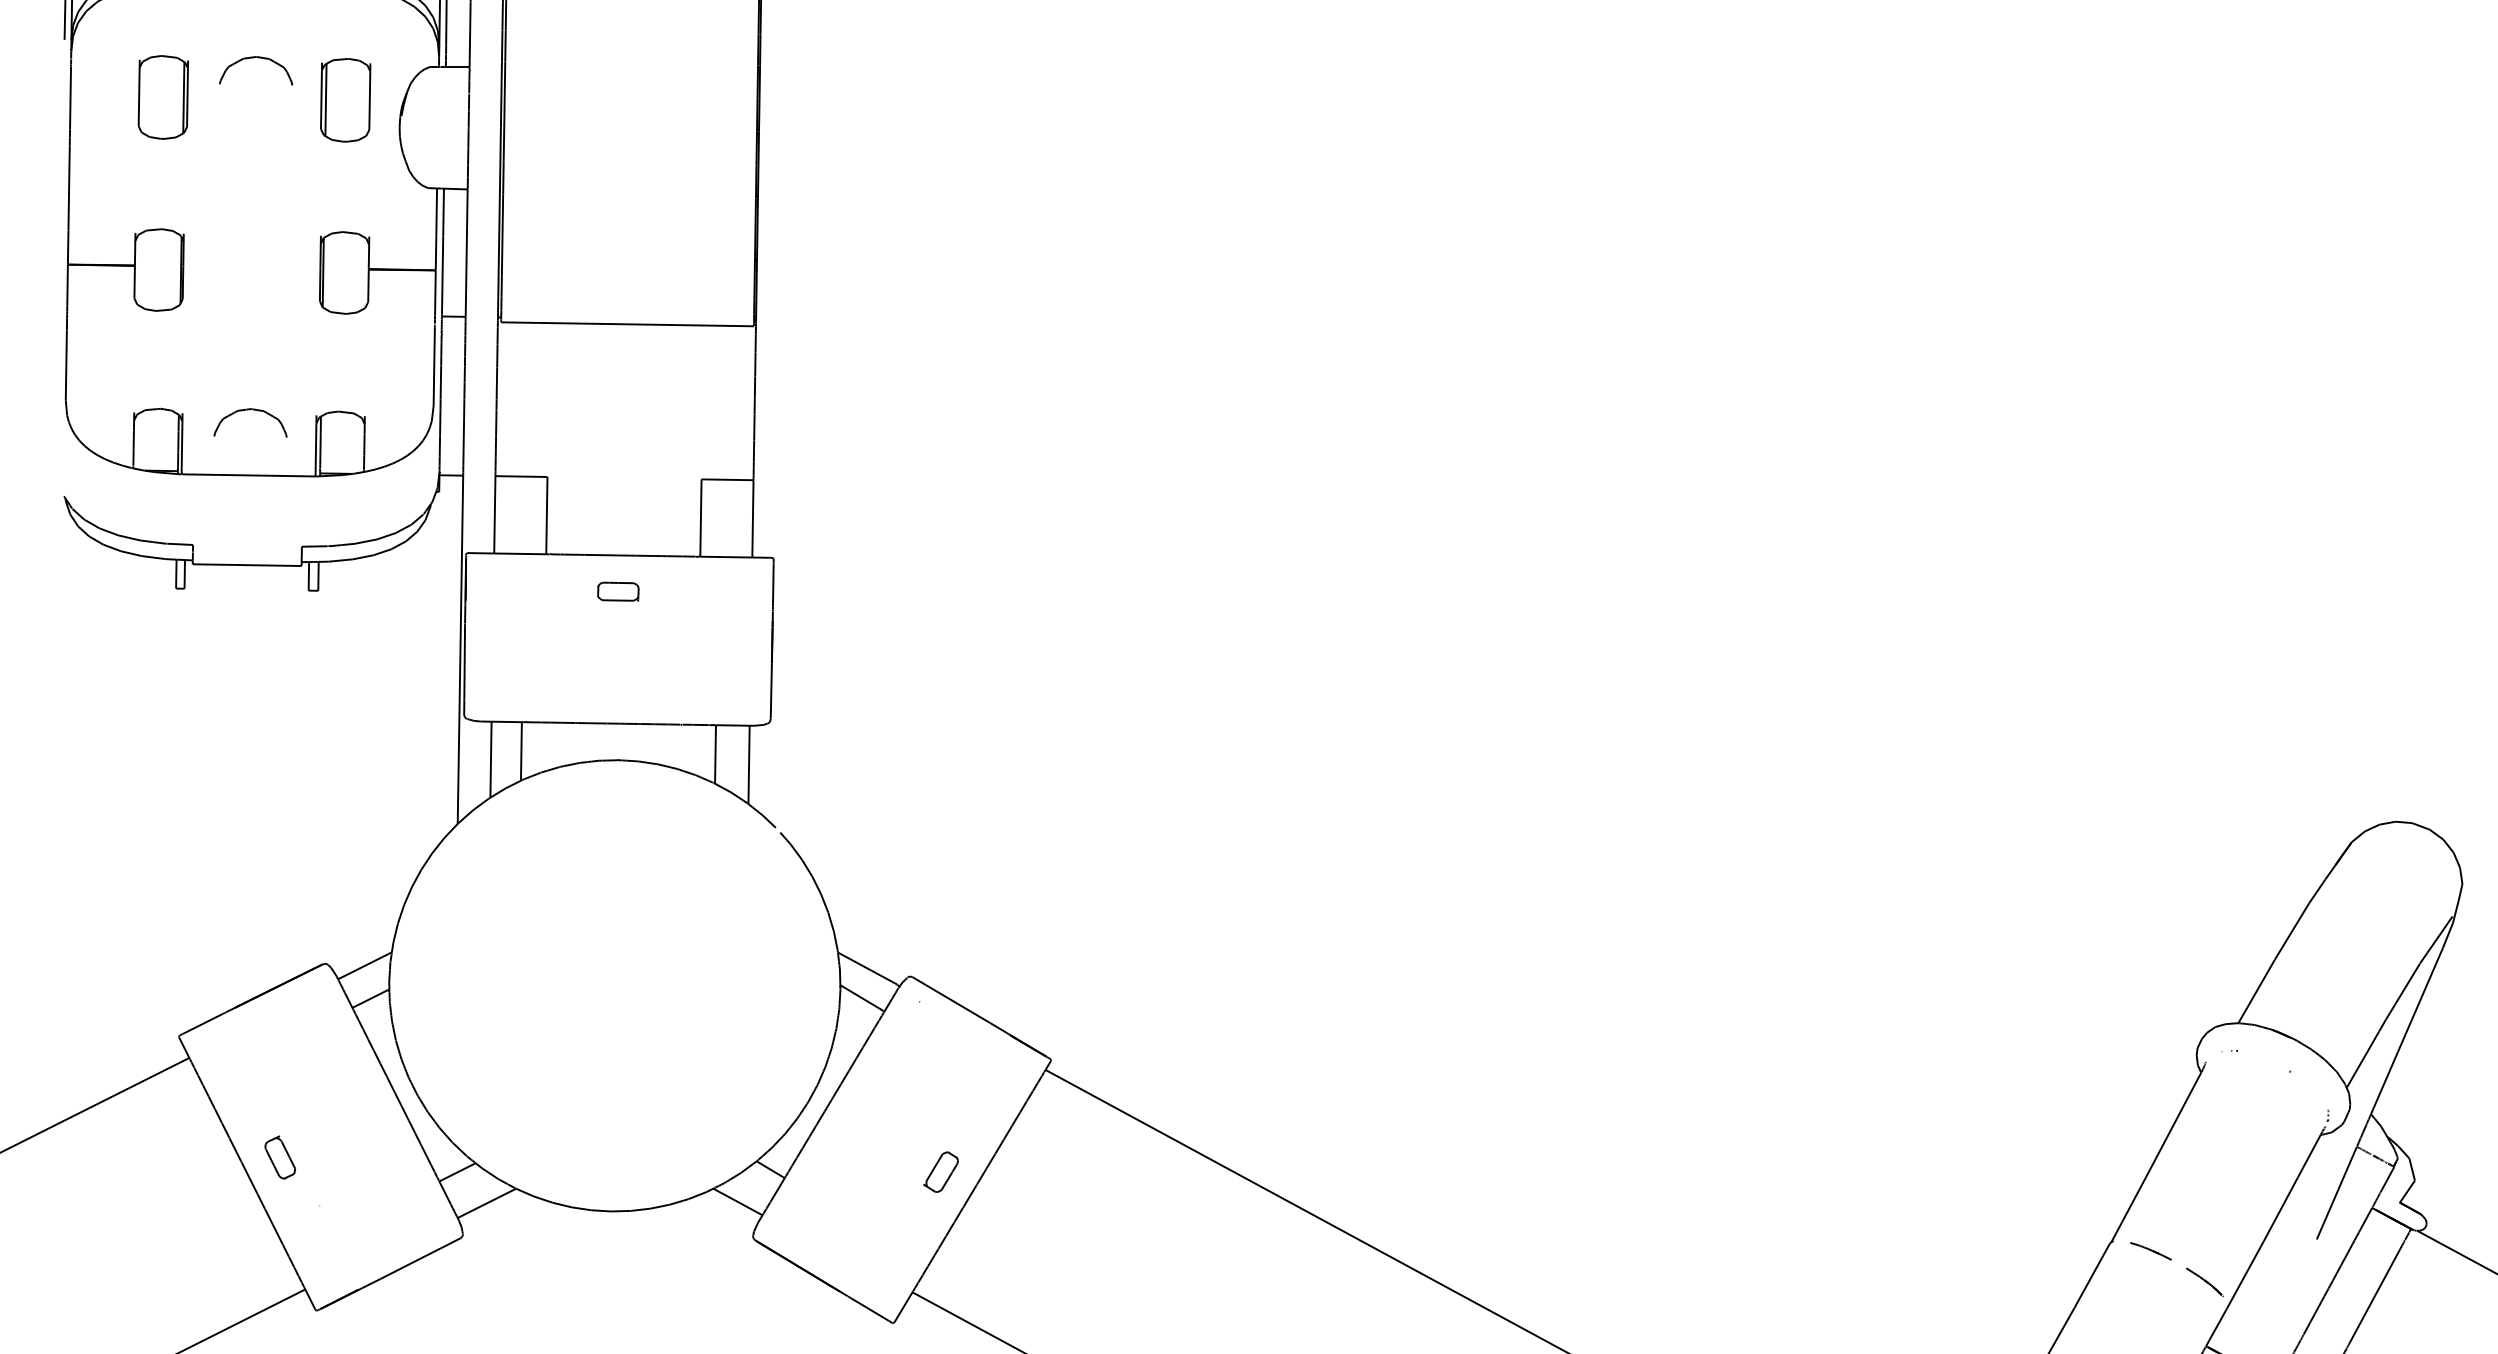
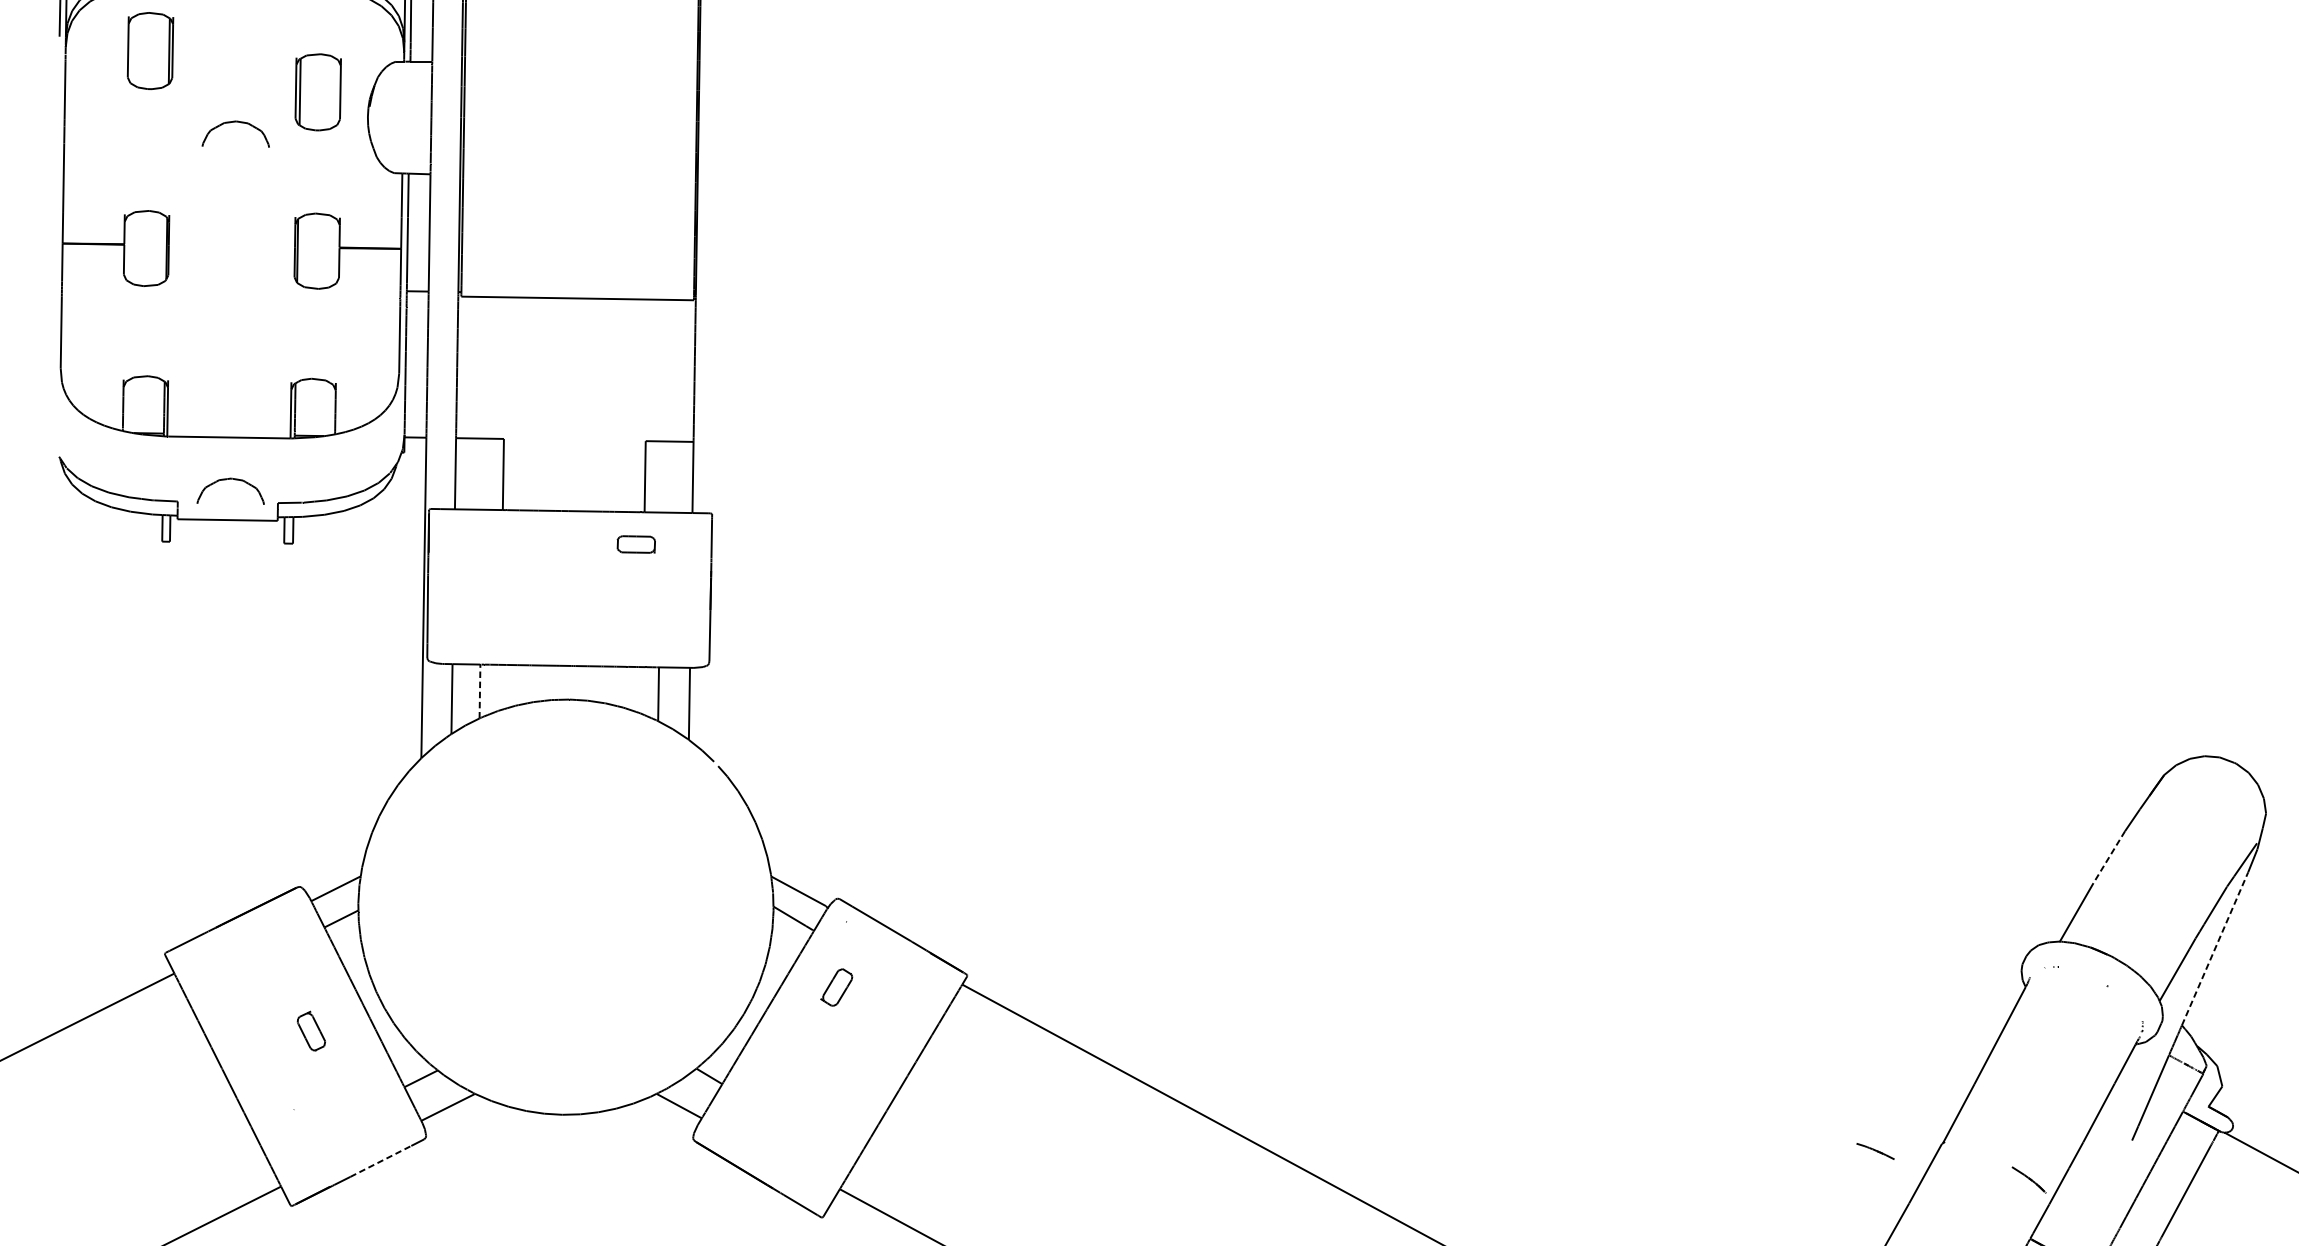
part: (254, 58) -> (234, 122), moved
part: (162, 97) -> (149, 51), moved
part: (249, 410) -> (229, 479), moved
part: (618, 591) -> (636, 544), moved
line: (521, 750) -> (480, 690), solid -> dashed
line: (2291, 931) -> (2108, 857), solid -> dashed
line: (2406, 1031) -> (2214, 949), solid -> dashed
part: (280, 1157) -> (311, 1031), moved
part: (940, 1171) -> (836, 986), moved
part: (2150, 1251) -> (1875, 1151), moved
line: (414, 1261) -> (381, 1160), solid -> dashed

